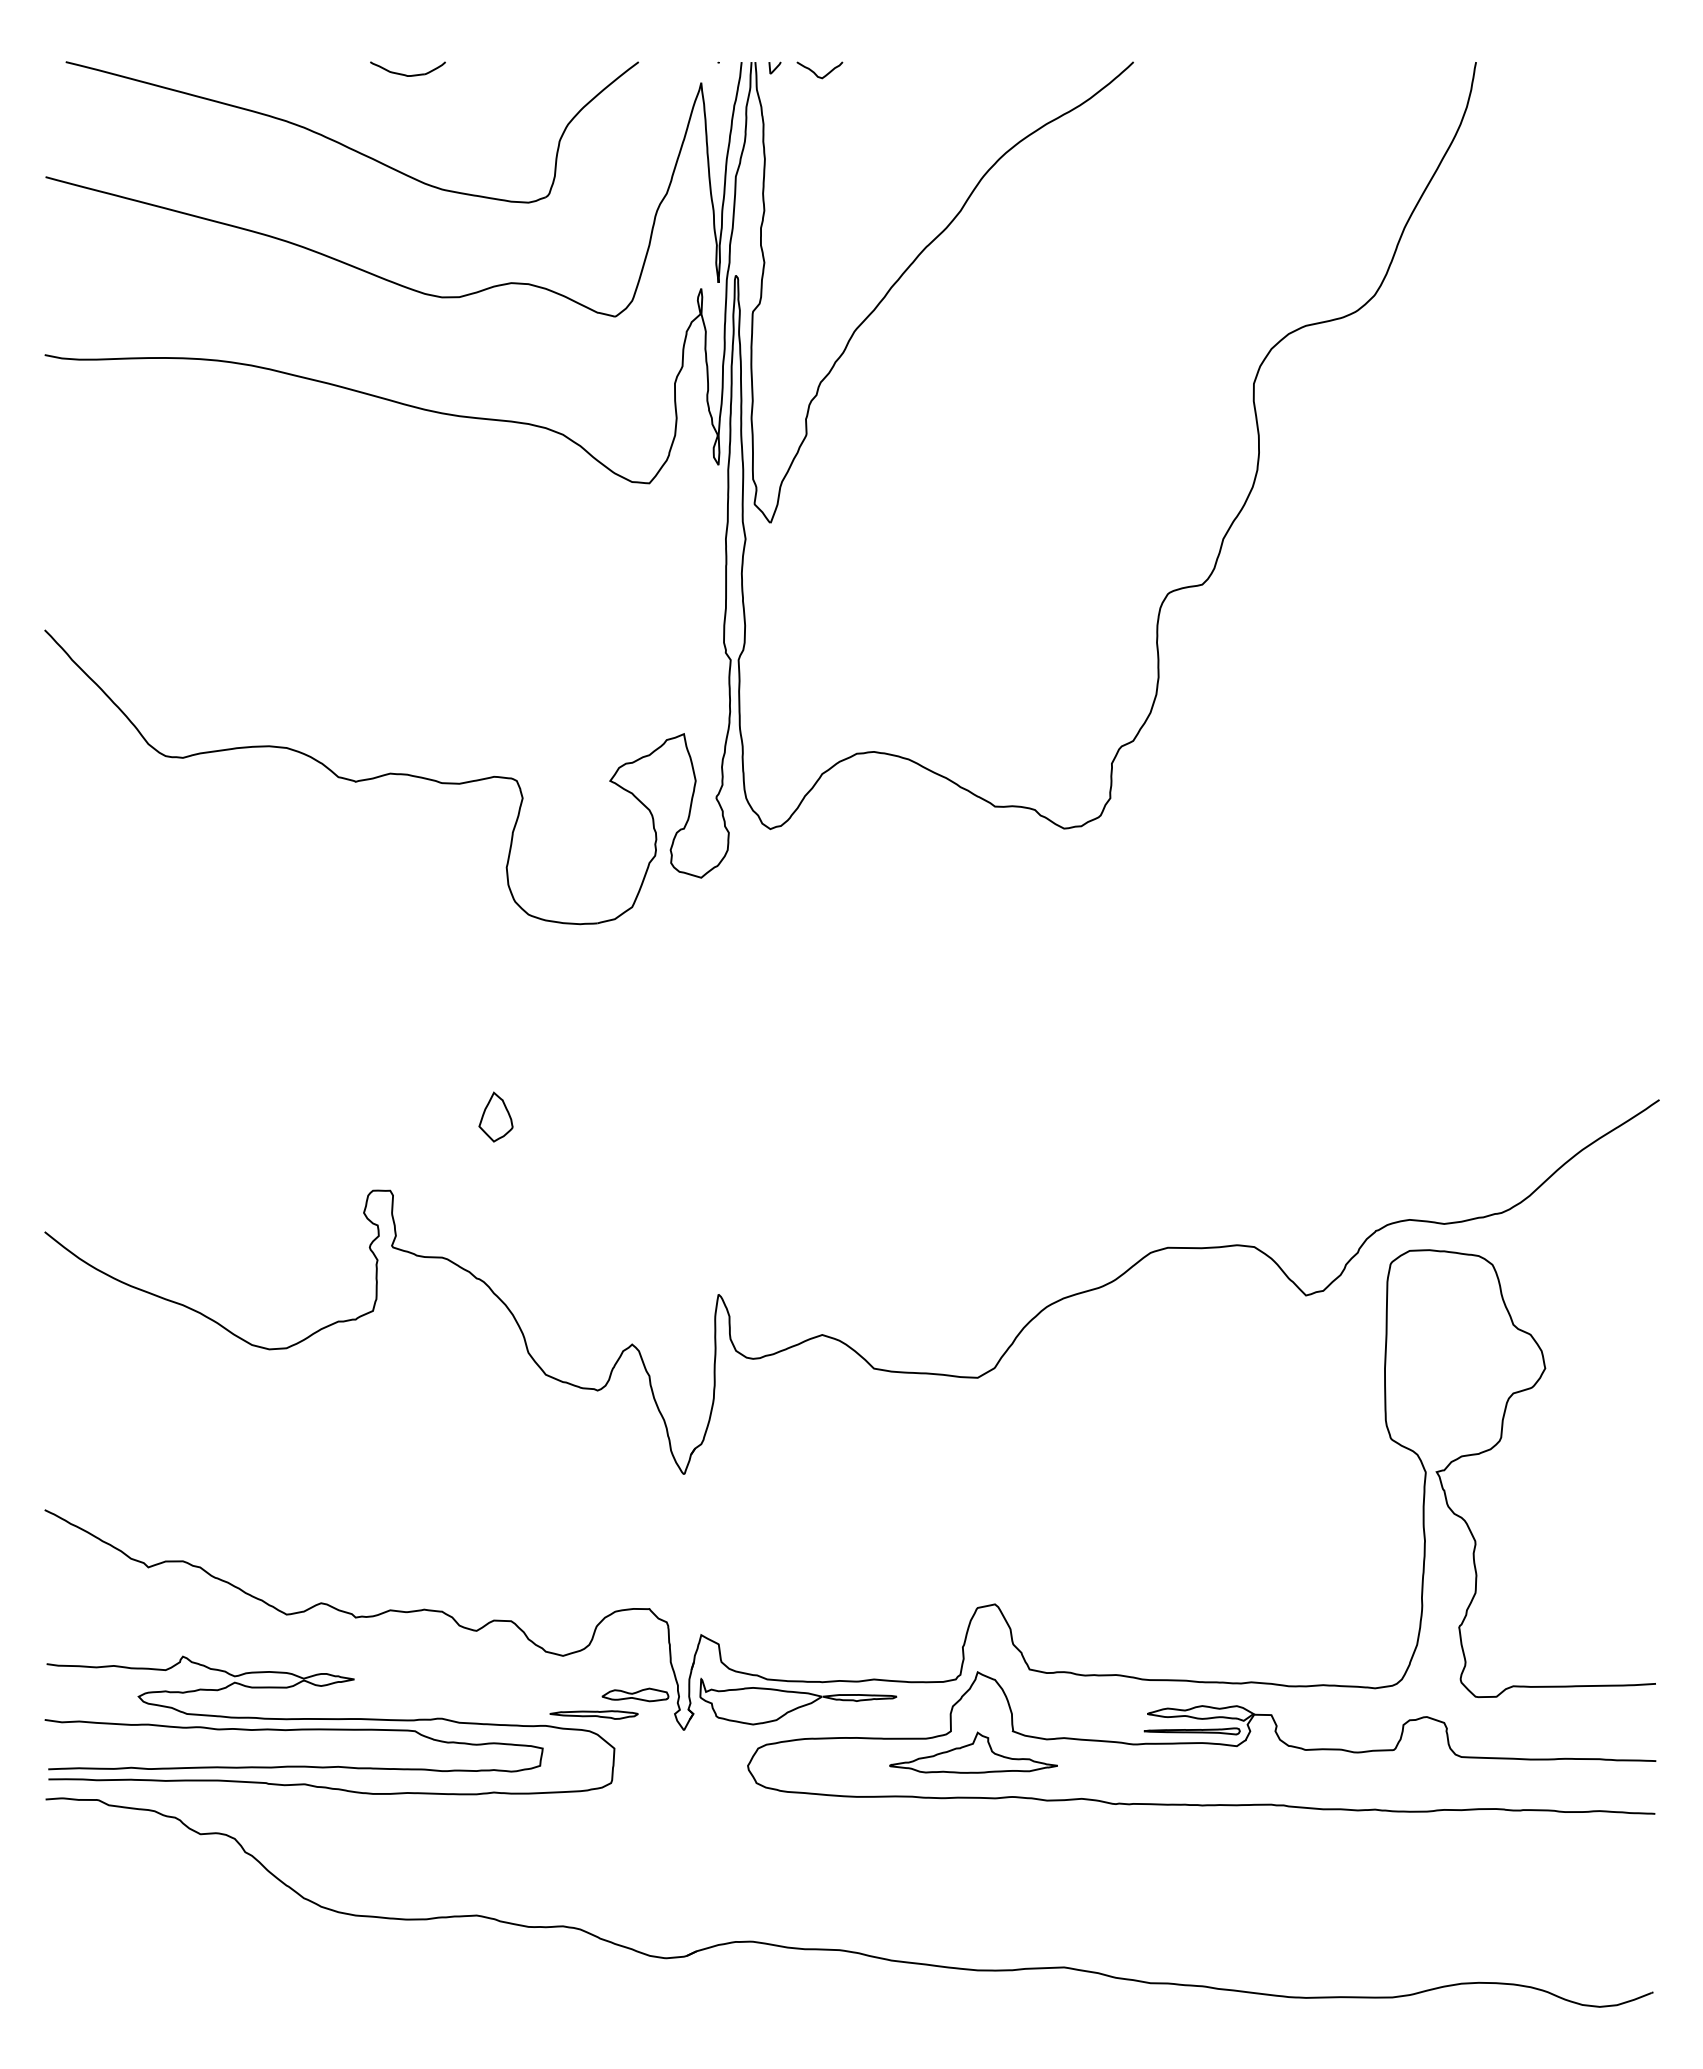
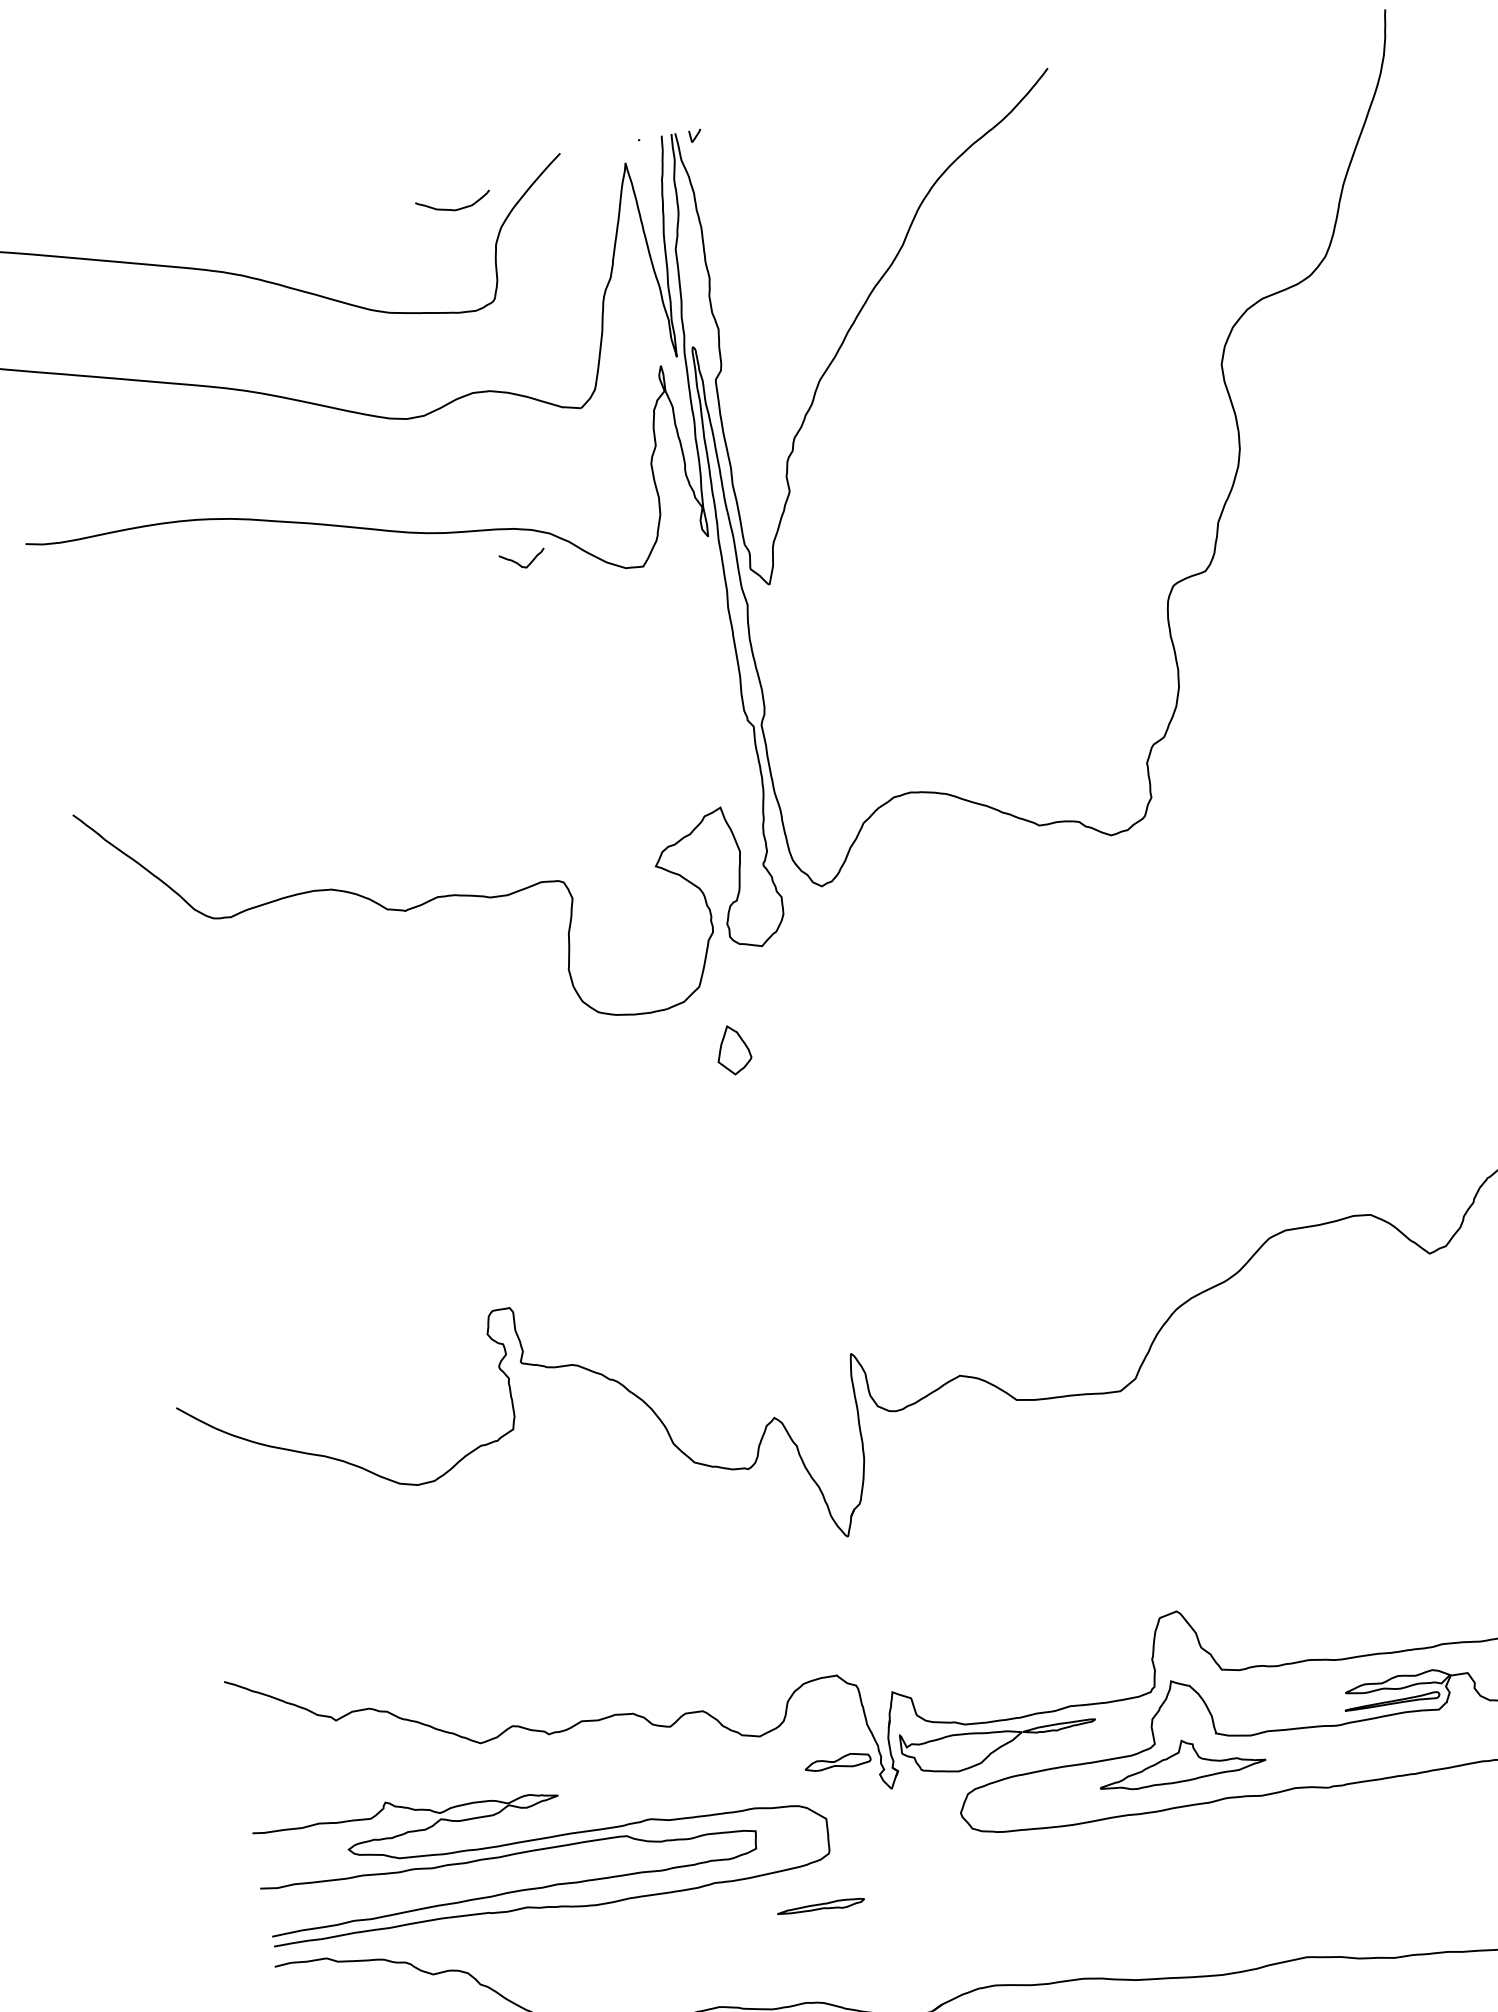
curve: (816, 73) -> (520, 563), moved
part: (406, 74) -> (453, 209), moved
part: (495, 1116) -> (732, 1049), moved
part: (593, 1714) -> (820, 1907), moved

